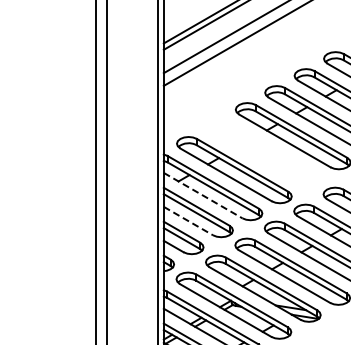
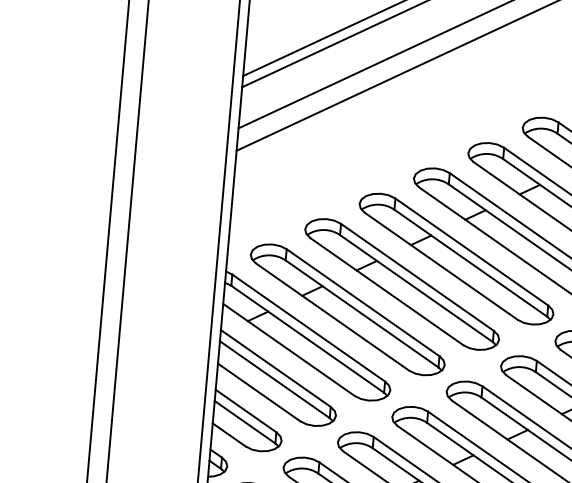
part: (263, 153) -> (401, 285), added
line: (203, 195) -> (289, 349), dashed -> solid
line: (188, 221) -> (259, 393), dashed -> solid

